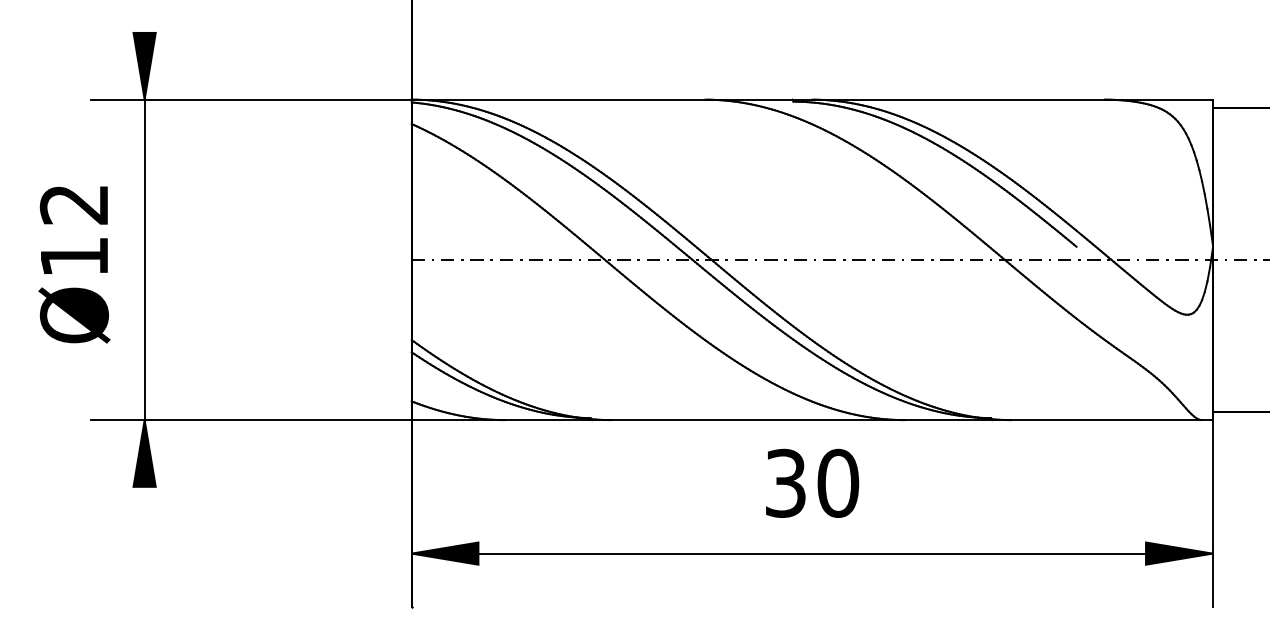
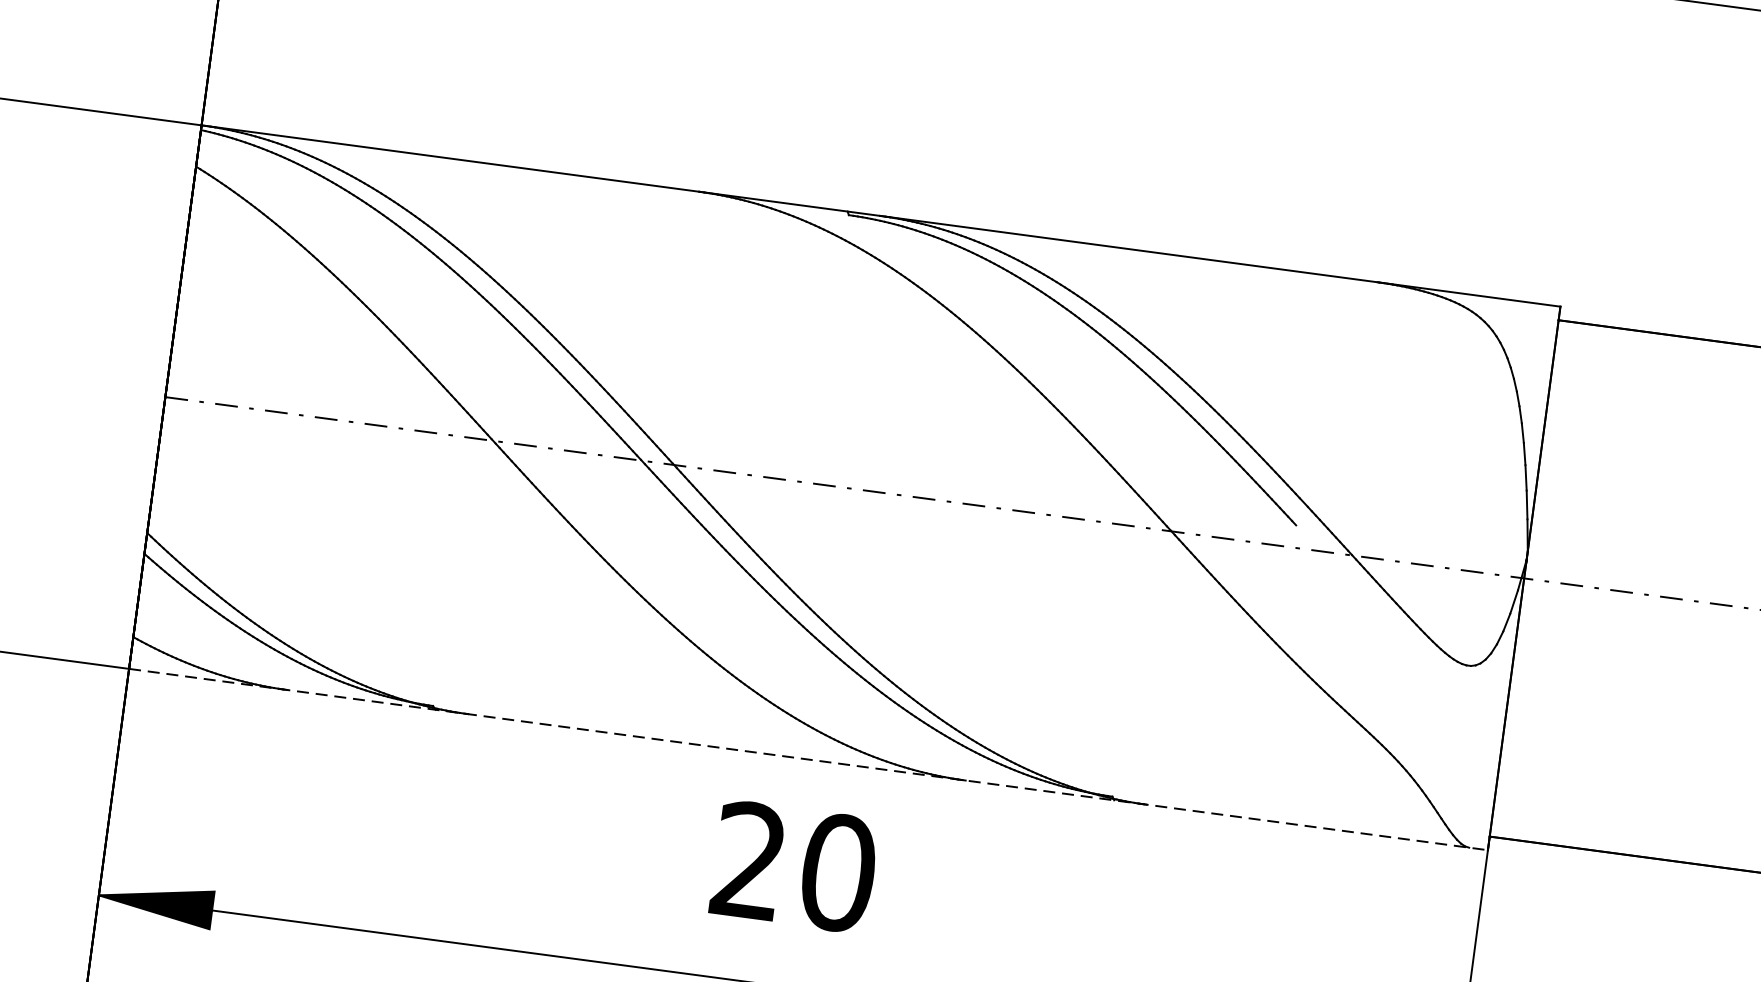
line: (812, 420) -> (808, 760), solid -> dashed
text: (785, 483) -> (748, 861), 30 -> 20

